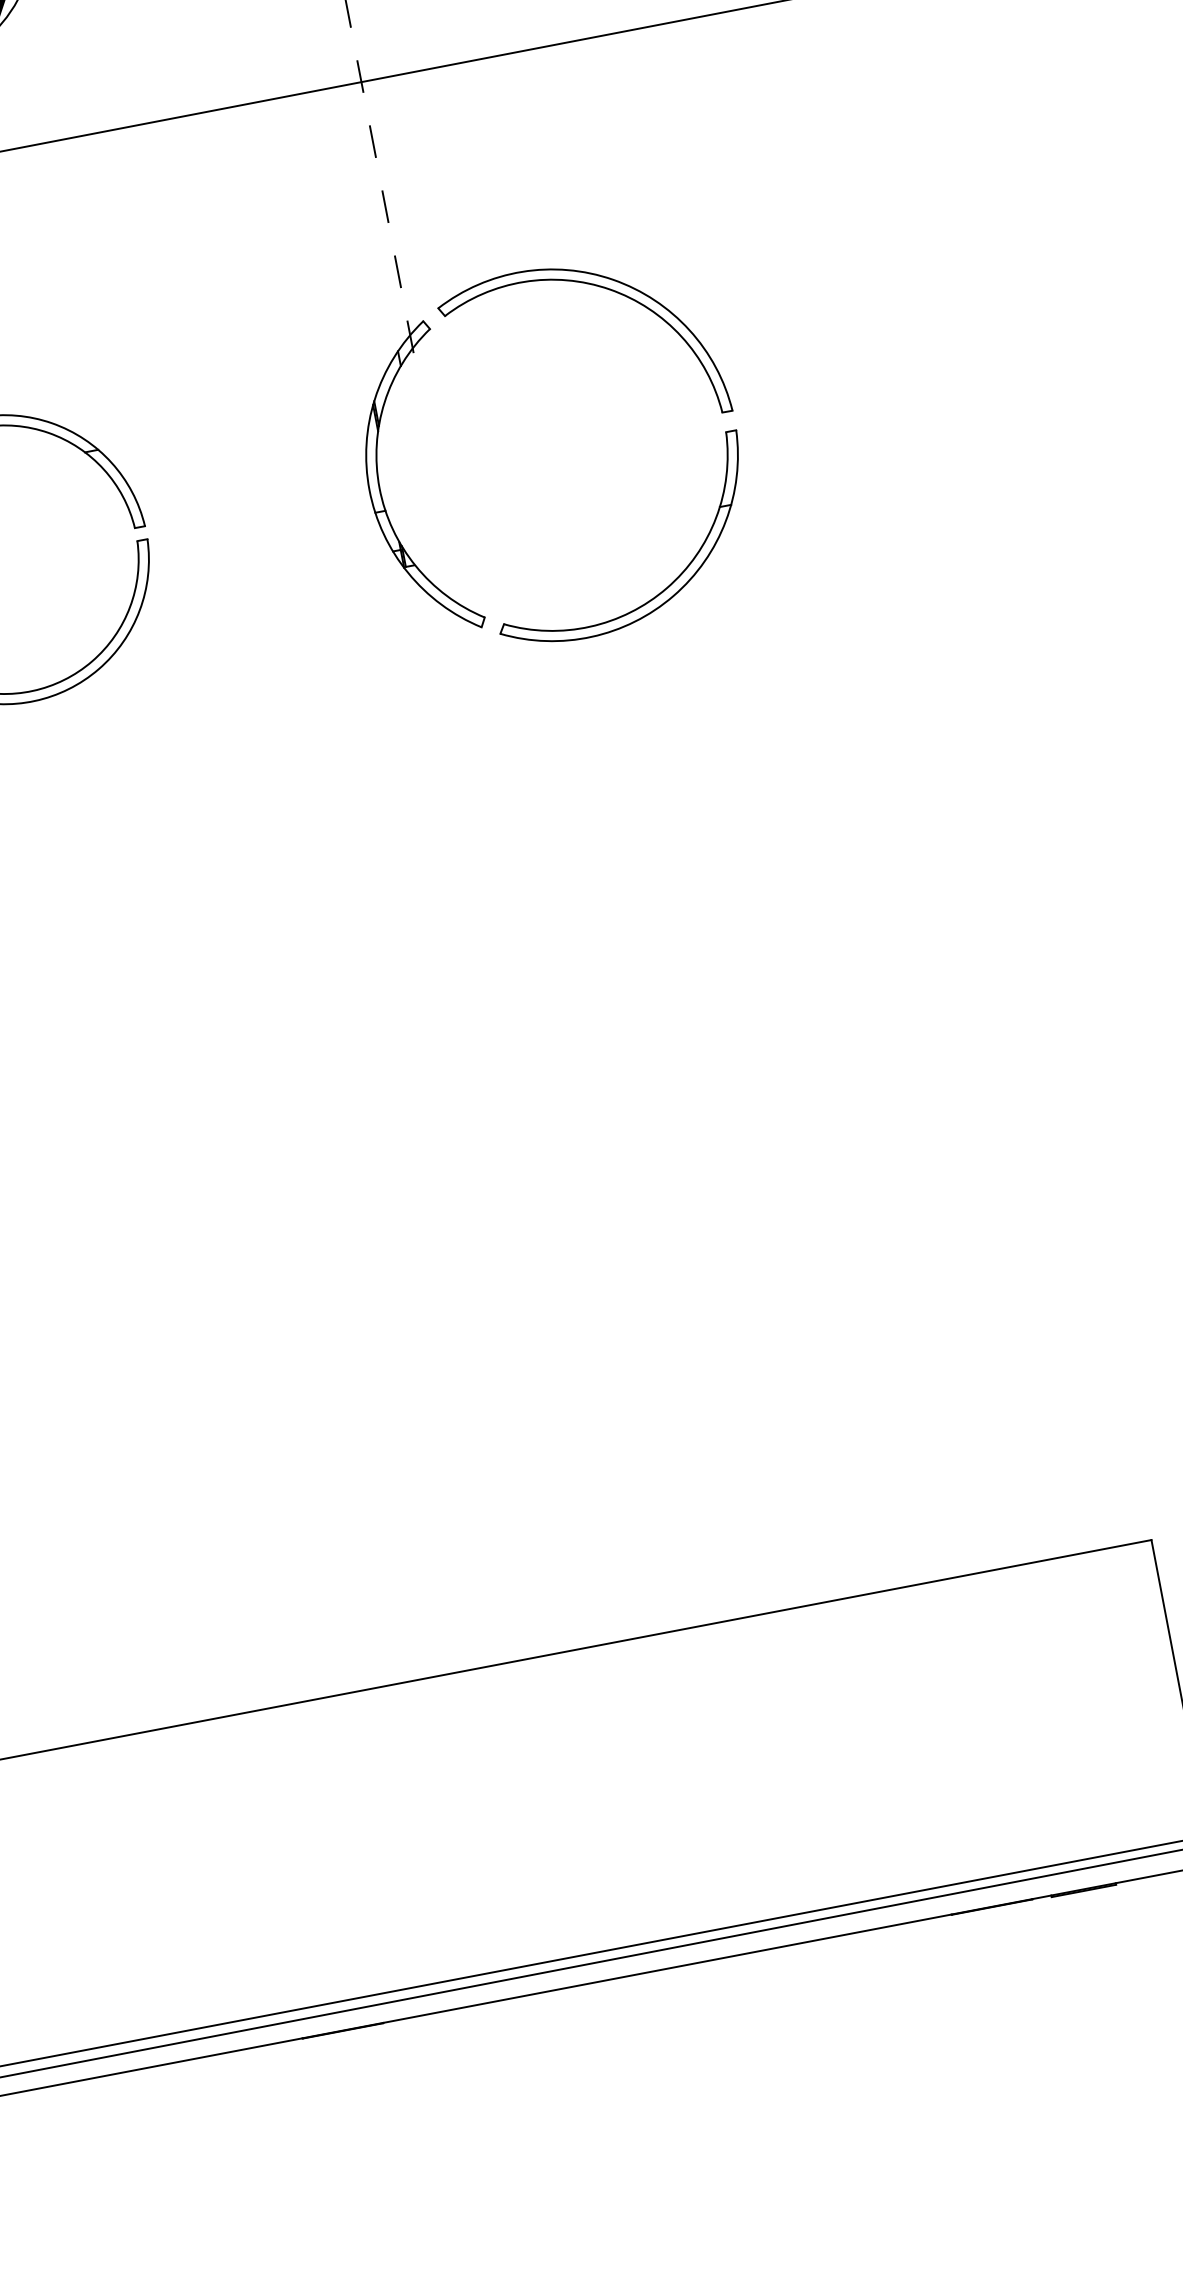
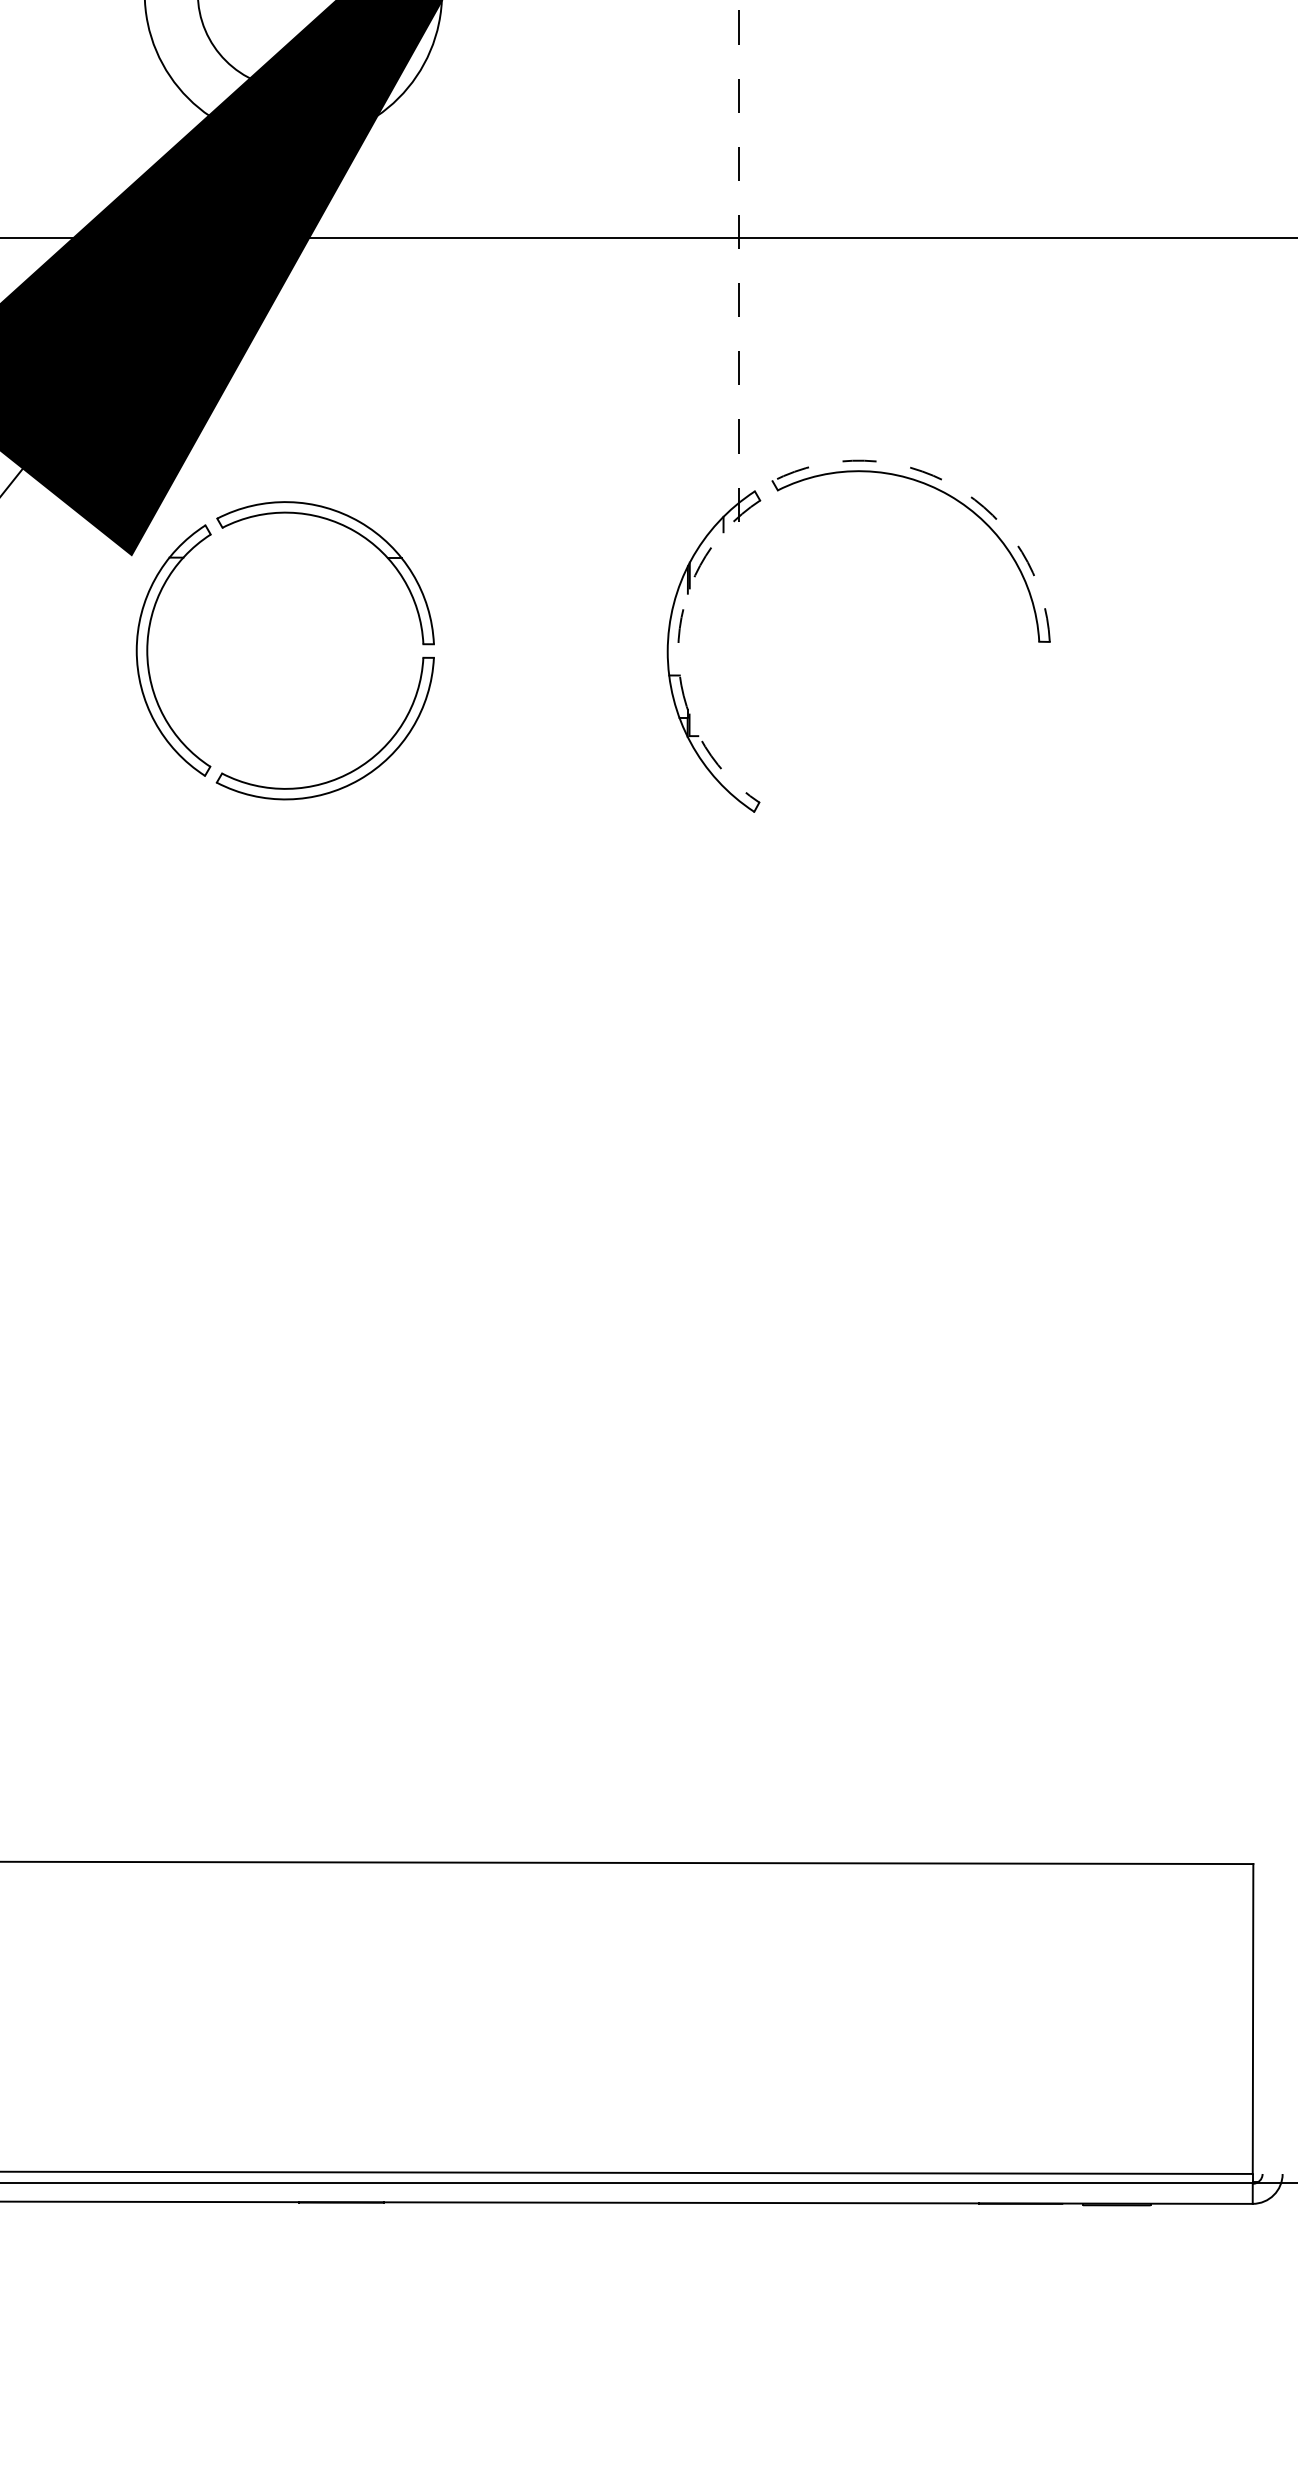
arc: (612, 279) -> (954, 486), solid -> dashed
arc: (379, 488) -> (678, 651), solid -> dashed
part: (659, 592) -> (940, 811), removed

